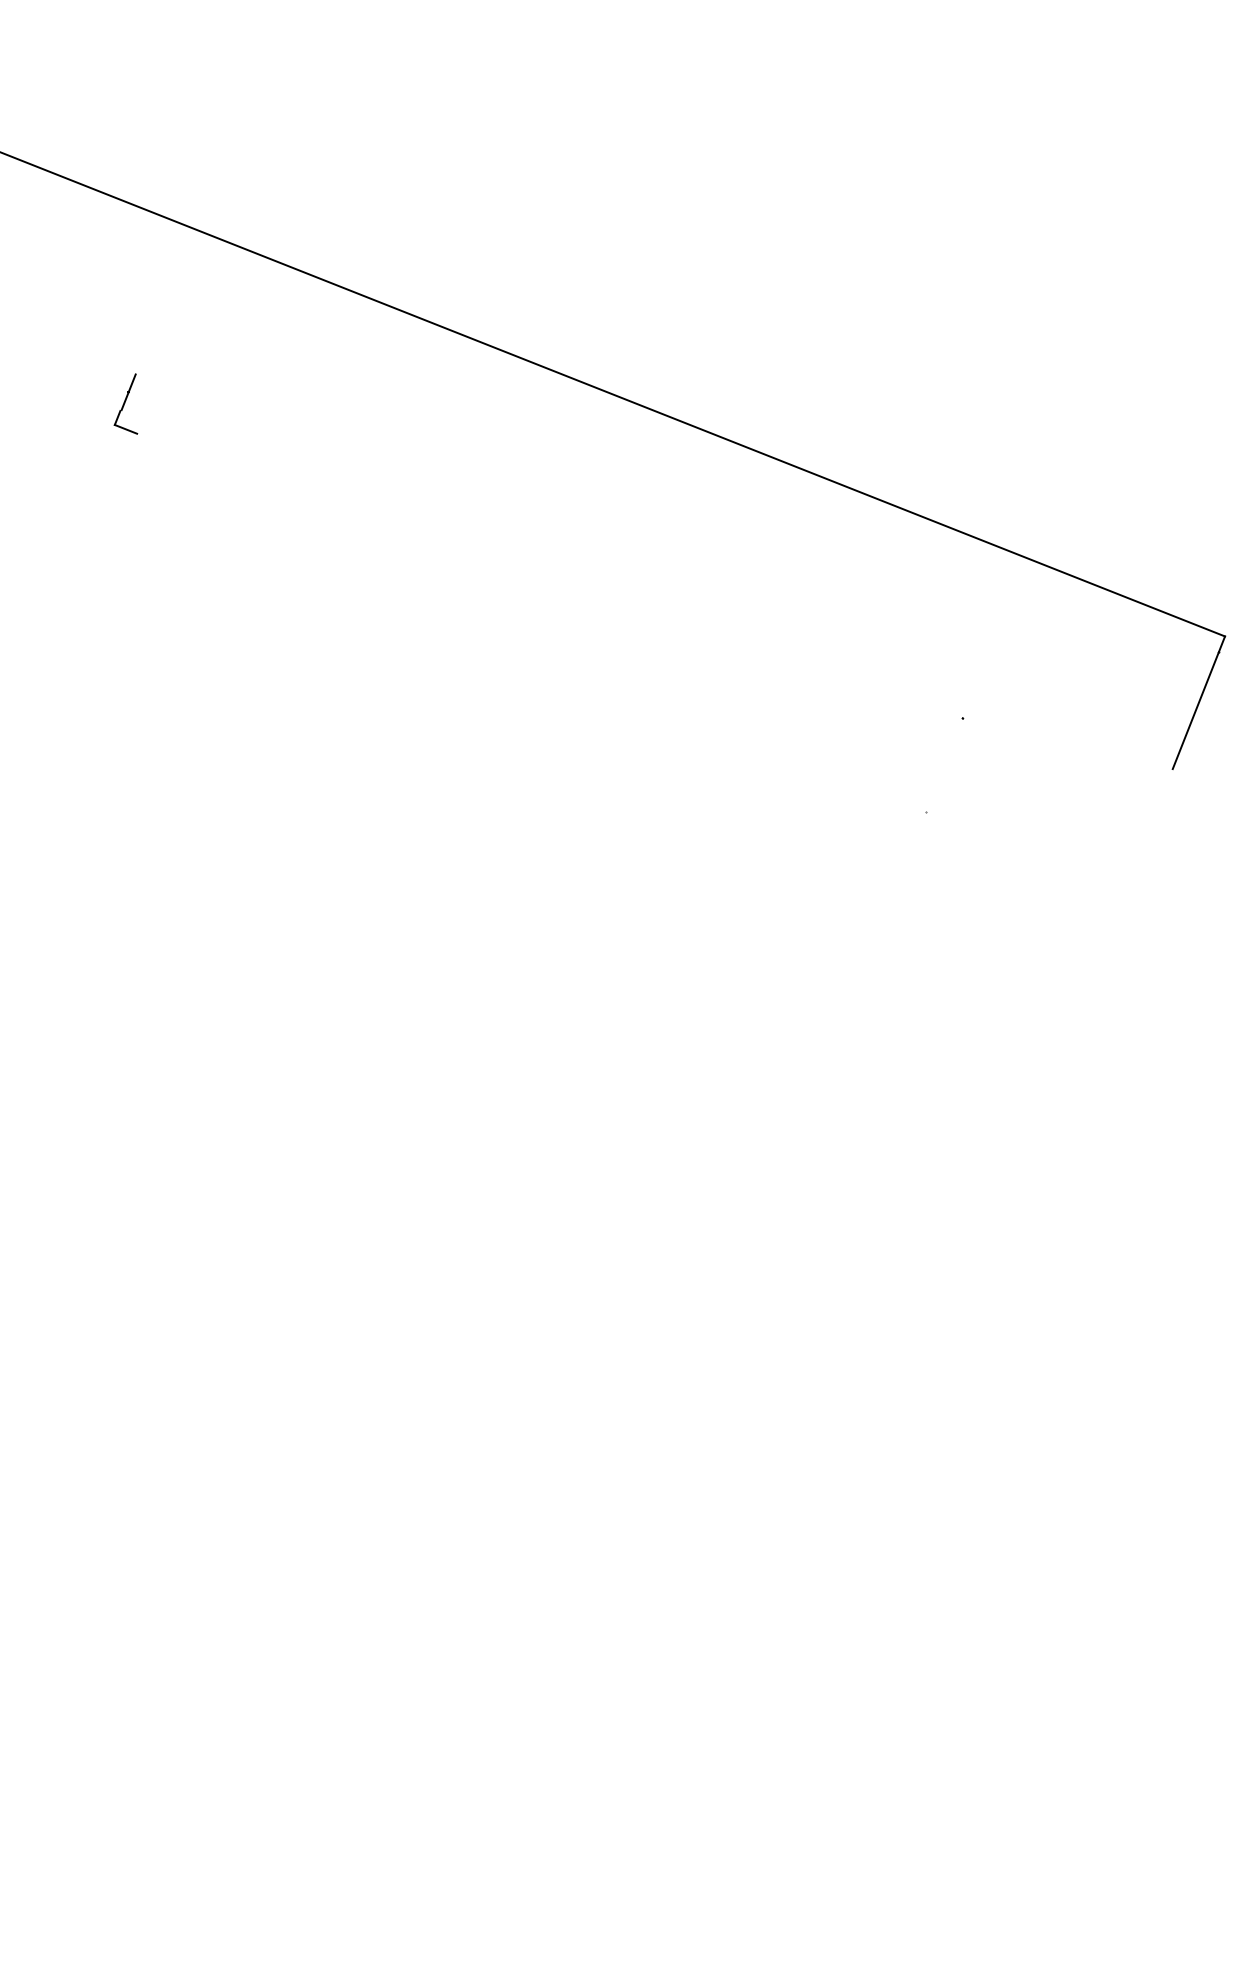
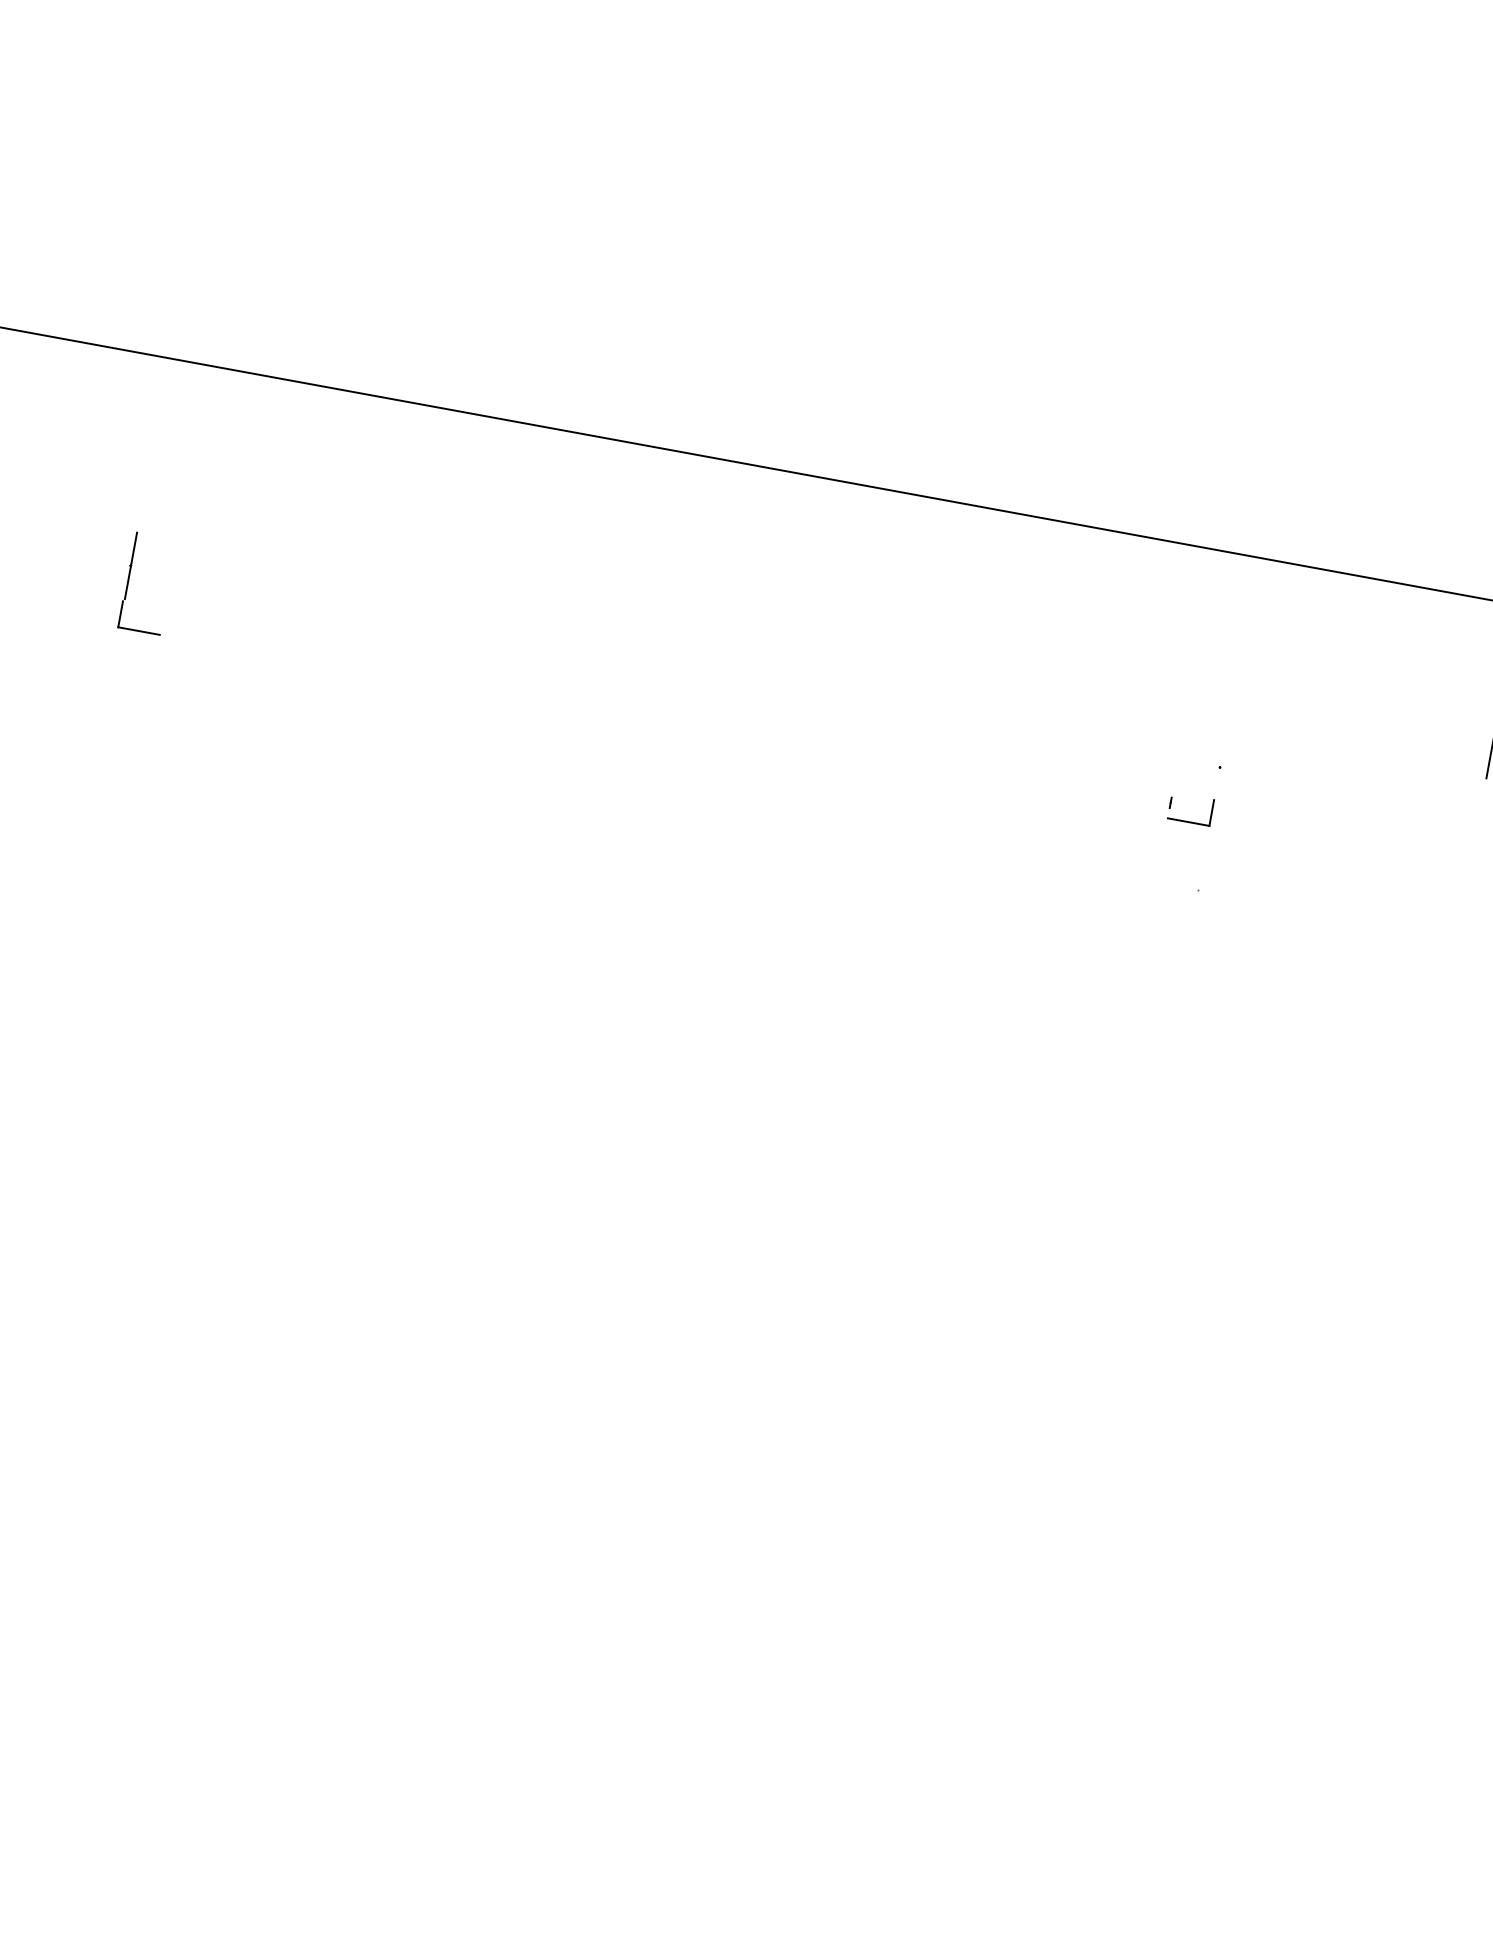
part: (125, 403) -> (129, 586), size x1.43
part: (931, 756) -> (1191, 821), added

